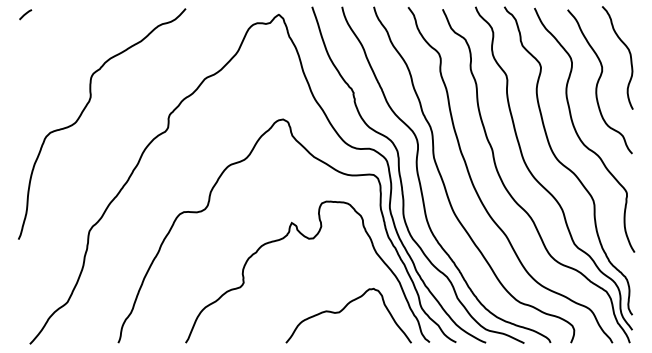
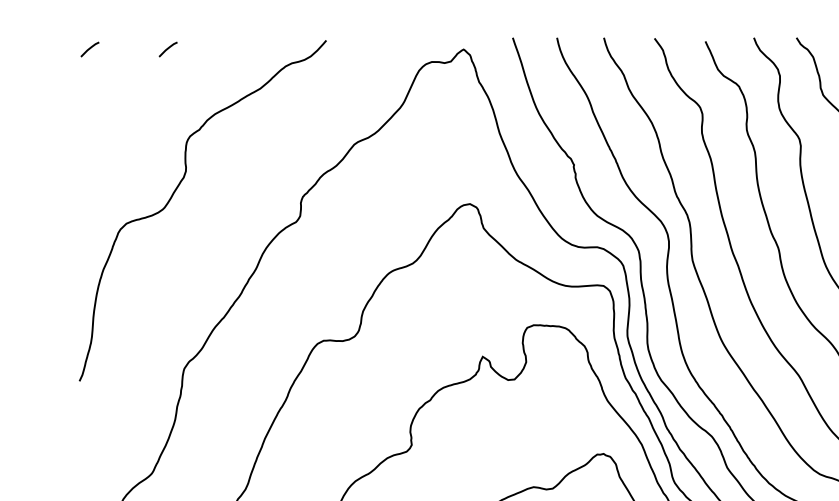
line: (78, 14) -> (167, 49), added

